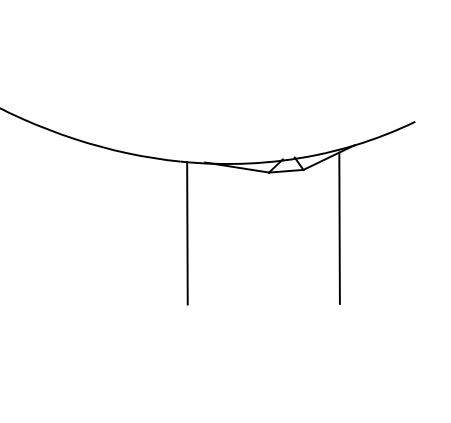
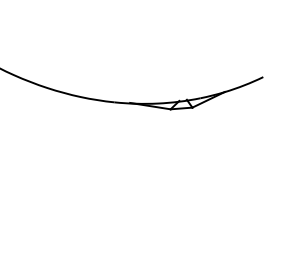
line: (339, 228) -> (215, 144), removed
line: (186, 232) -> (118, 147), removed

